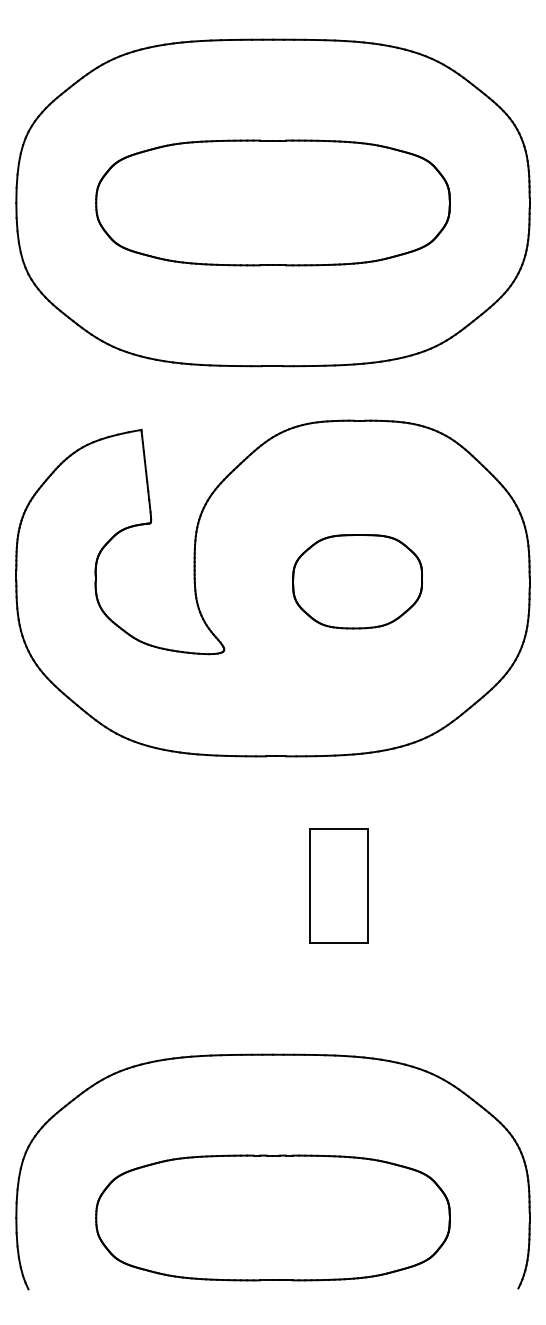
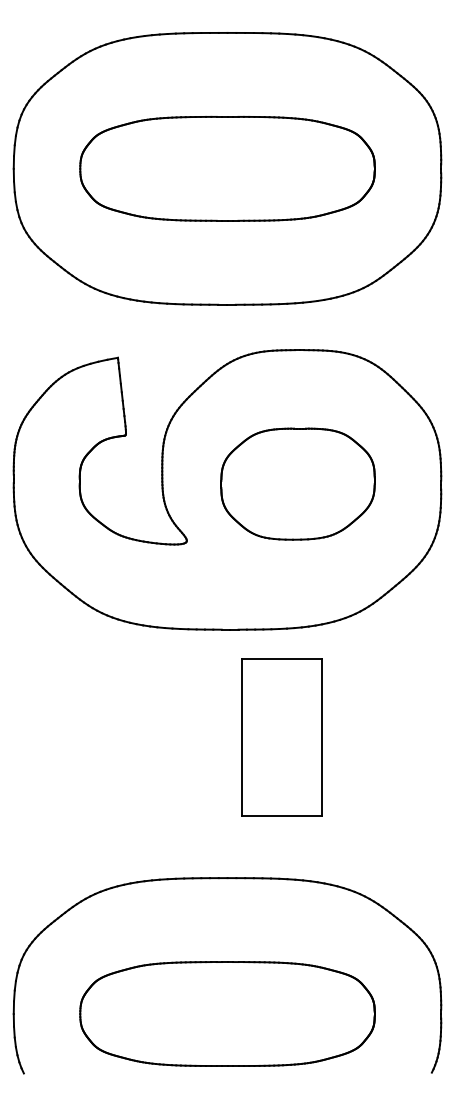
part: (357, 581) -> (297, 484), size x1.43
part: (338, 885) -> (282, 737), size x1.67

